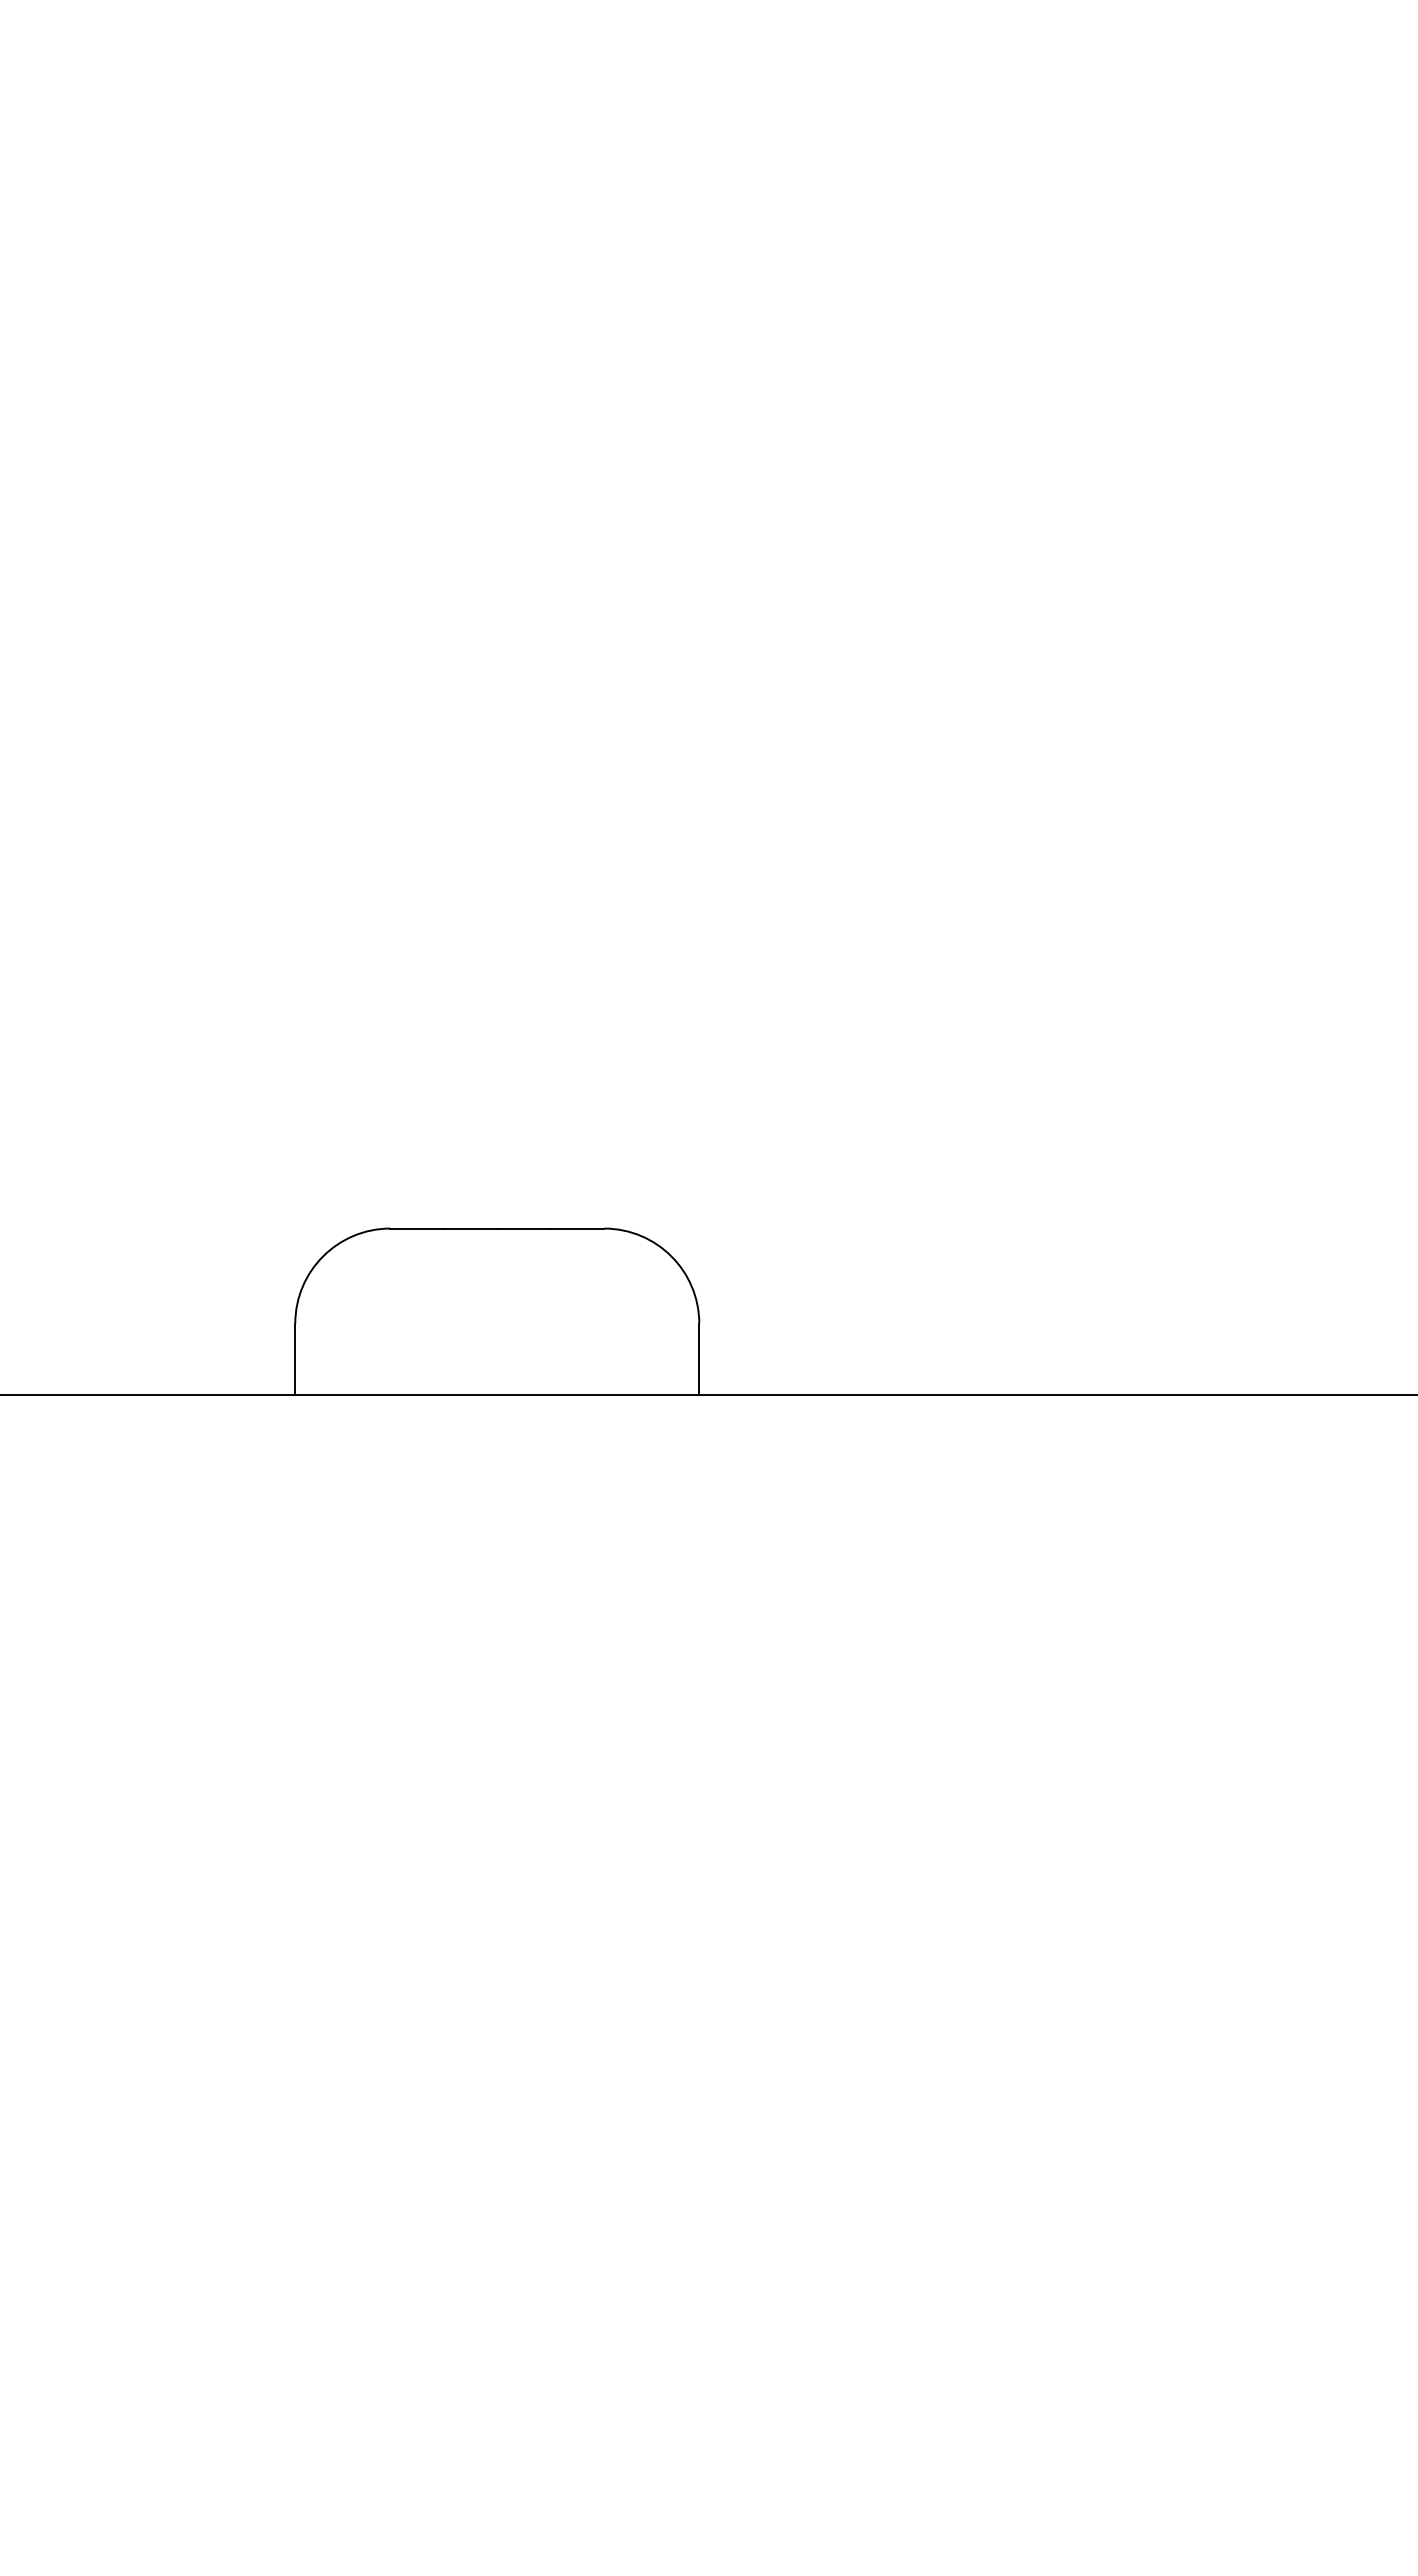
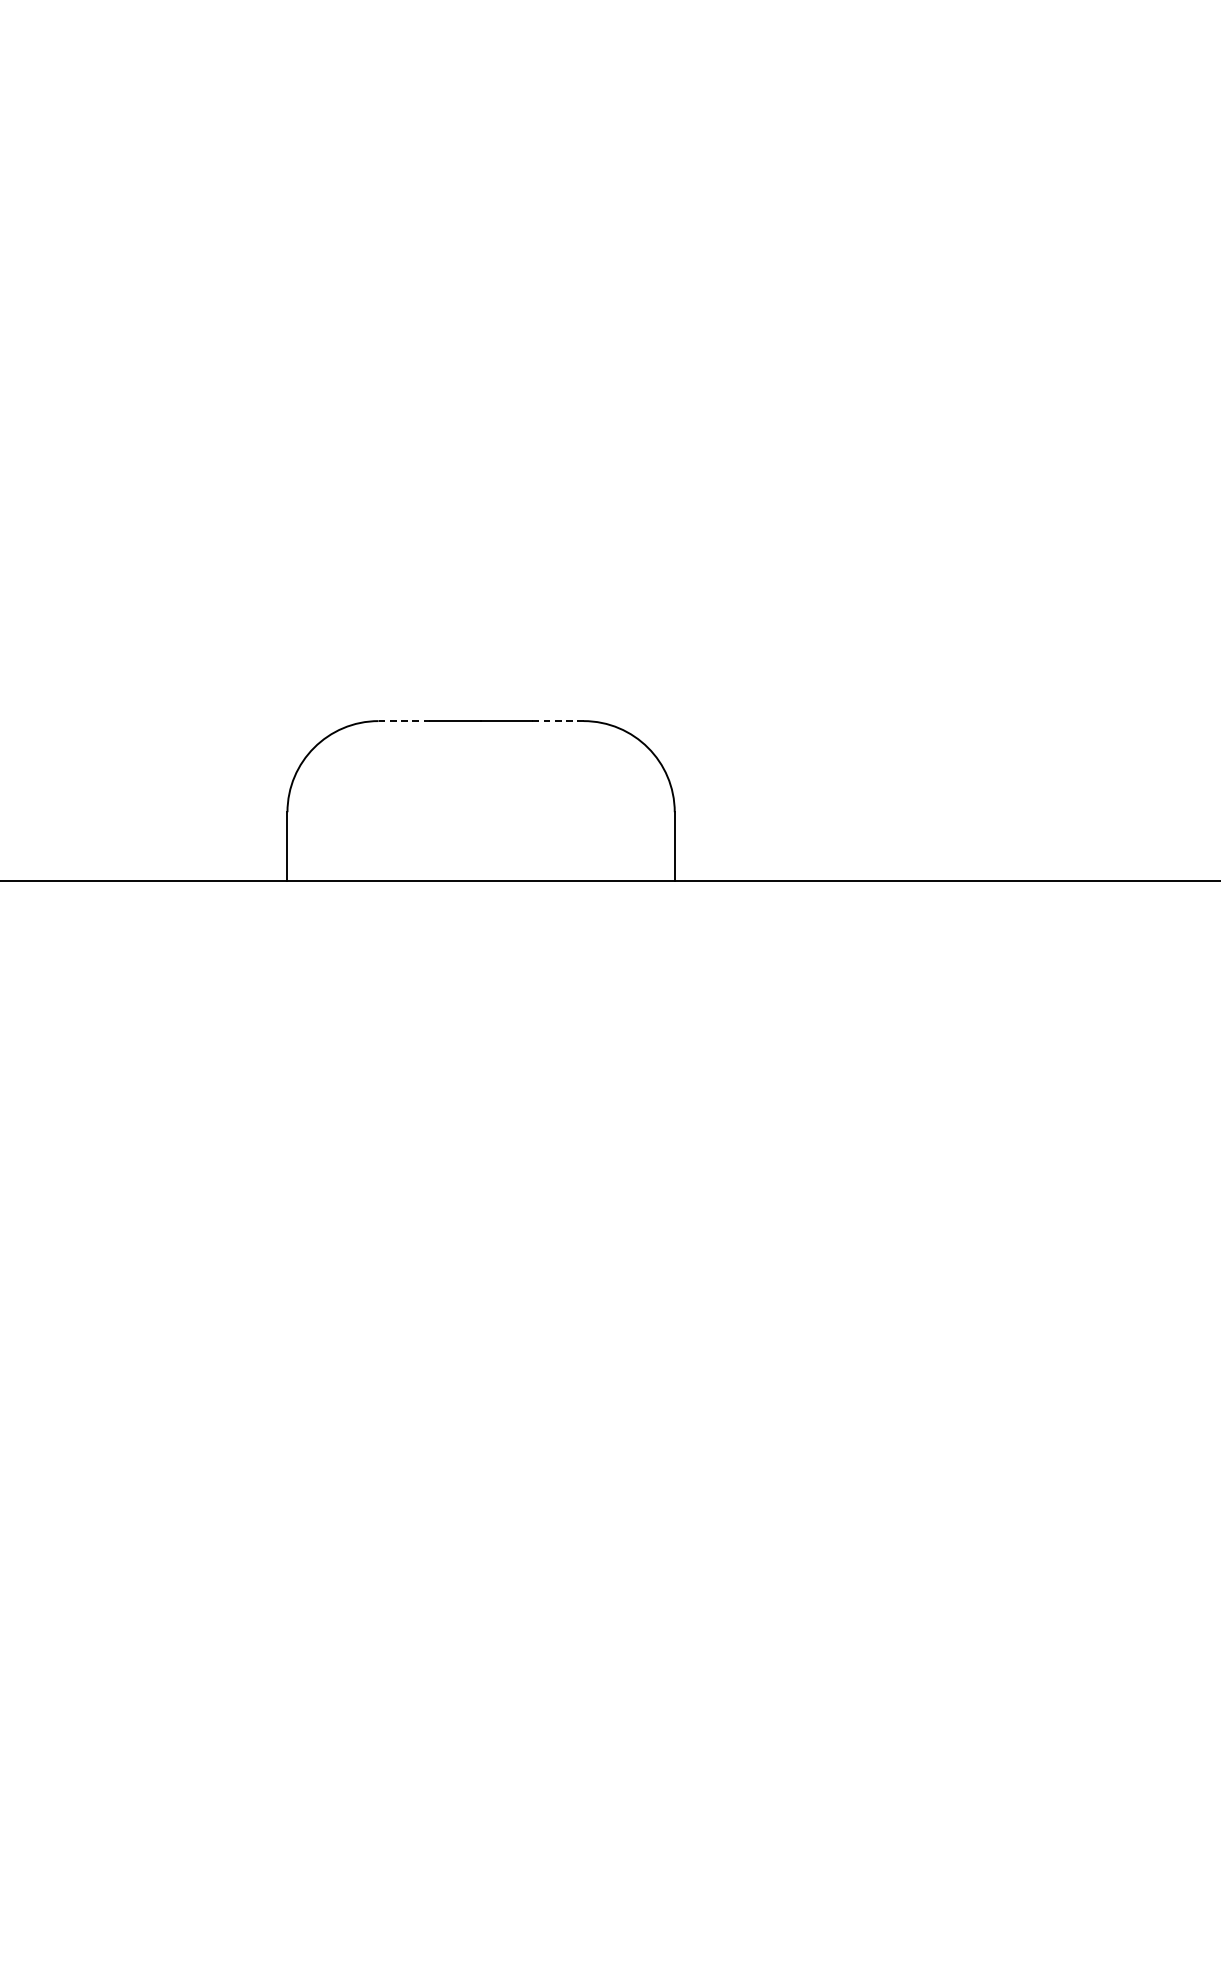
line: (417, 1228) -> (404, 721), solid -> dashed
line: (577, 1228) -> (558, 721), solid -> dashed

